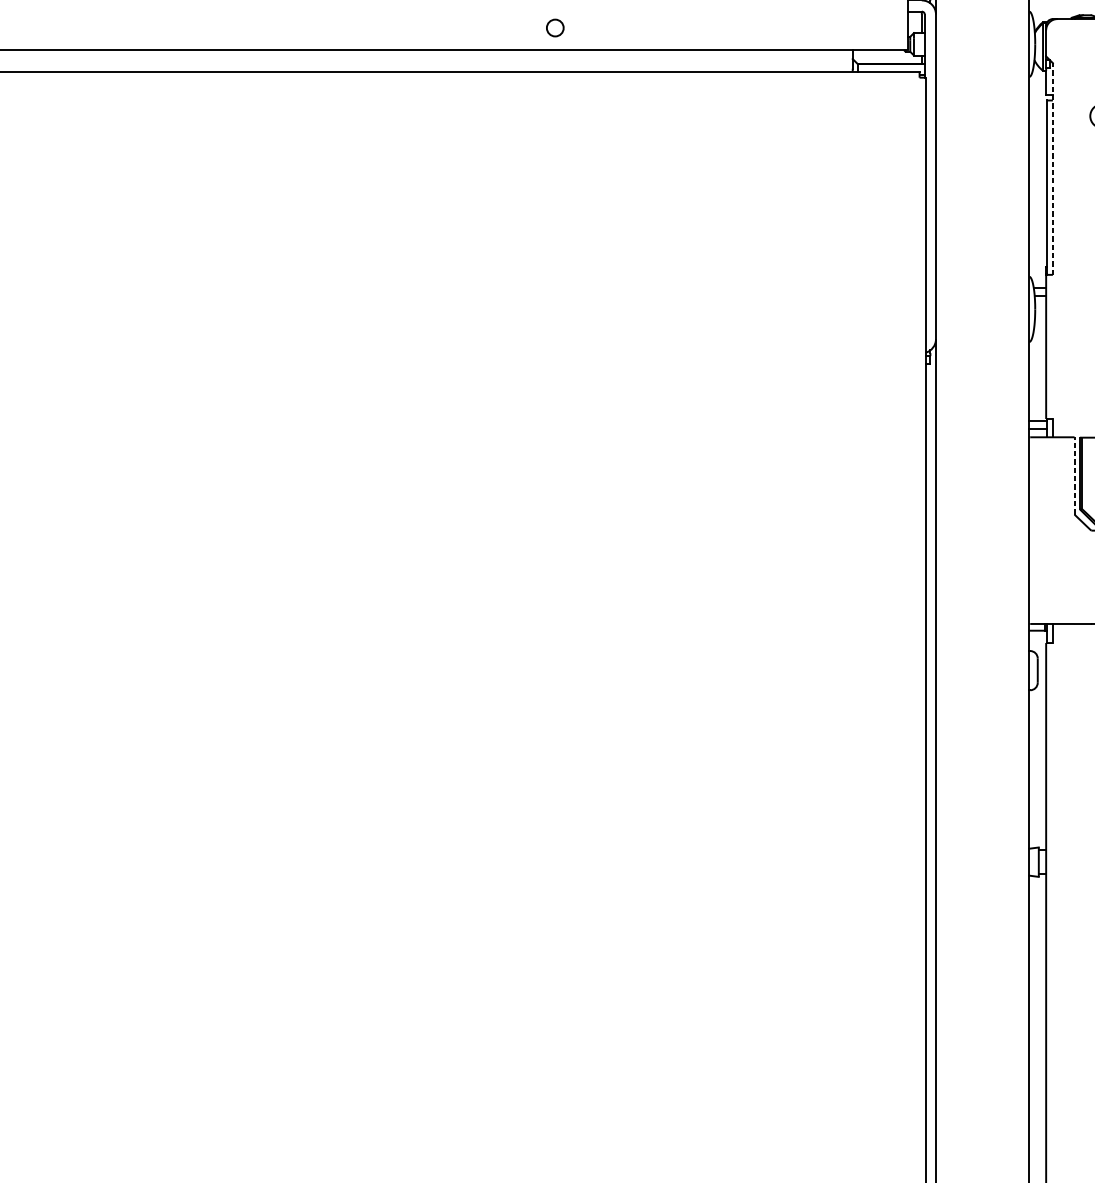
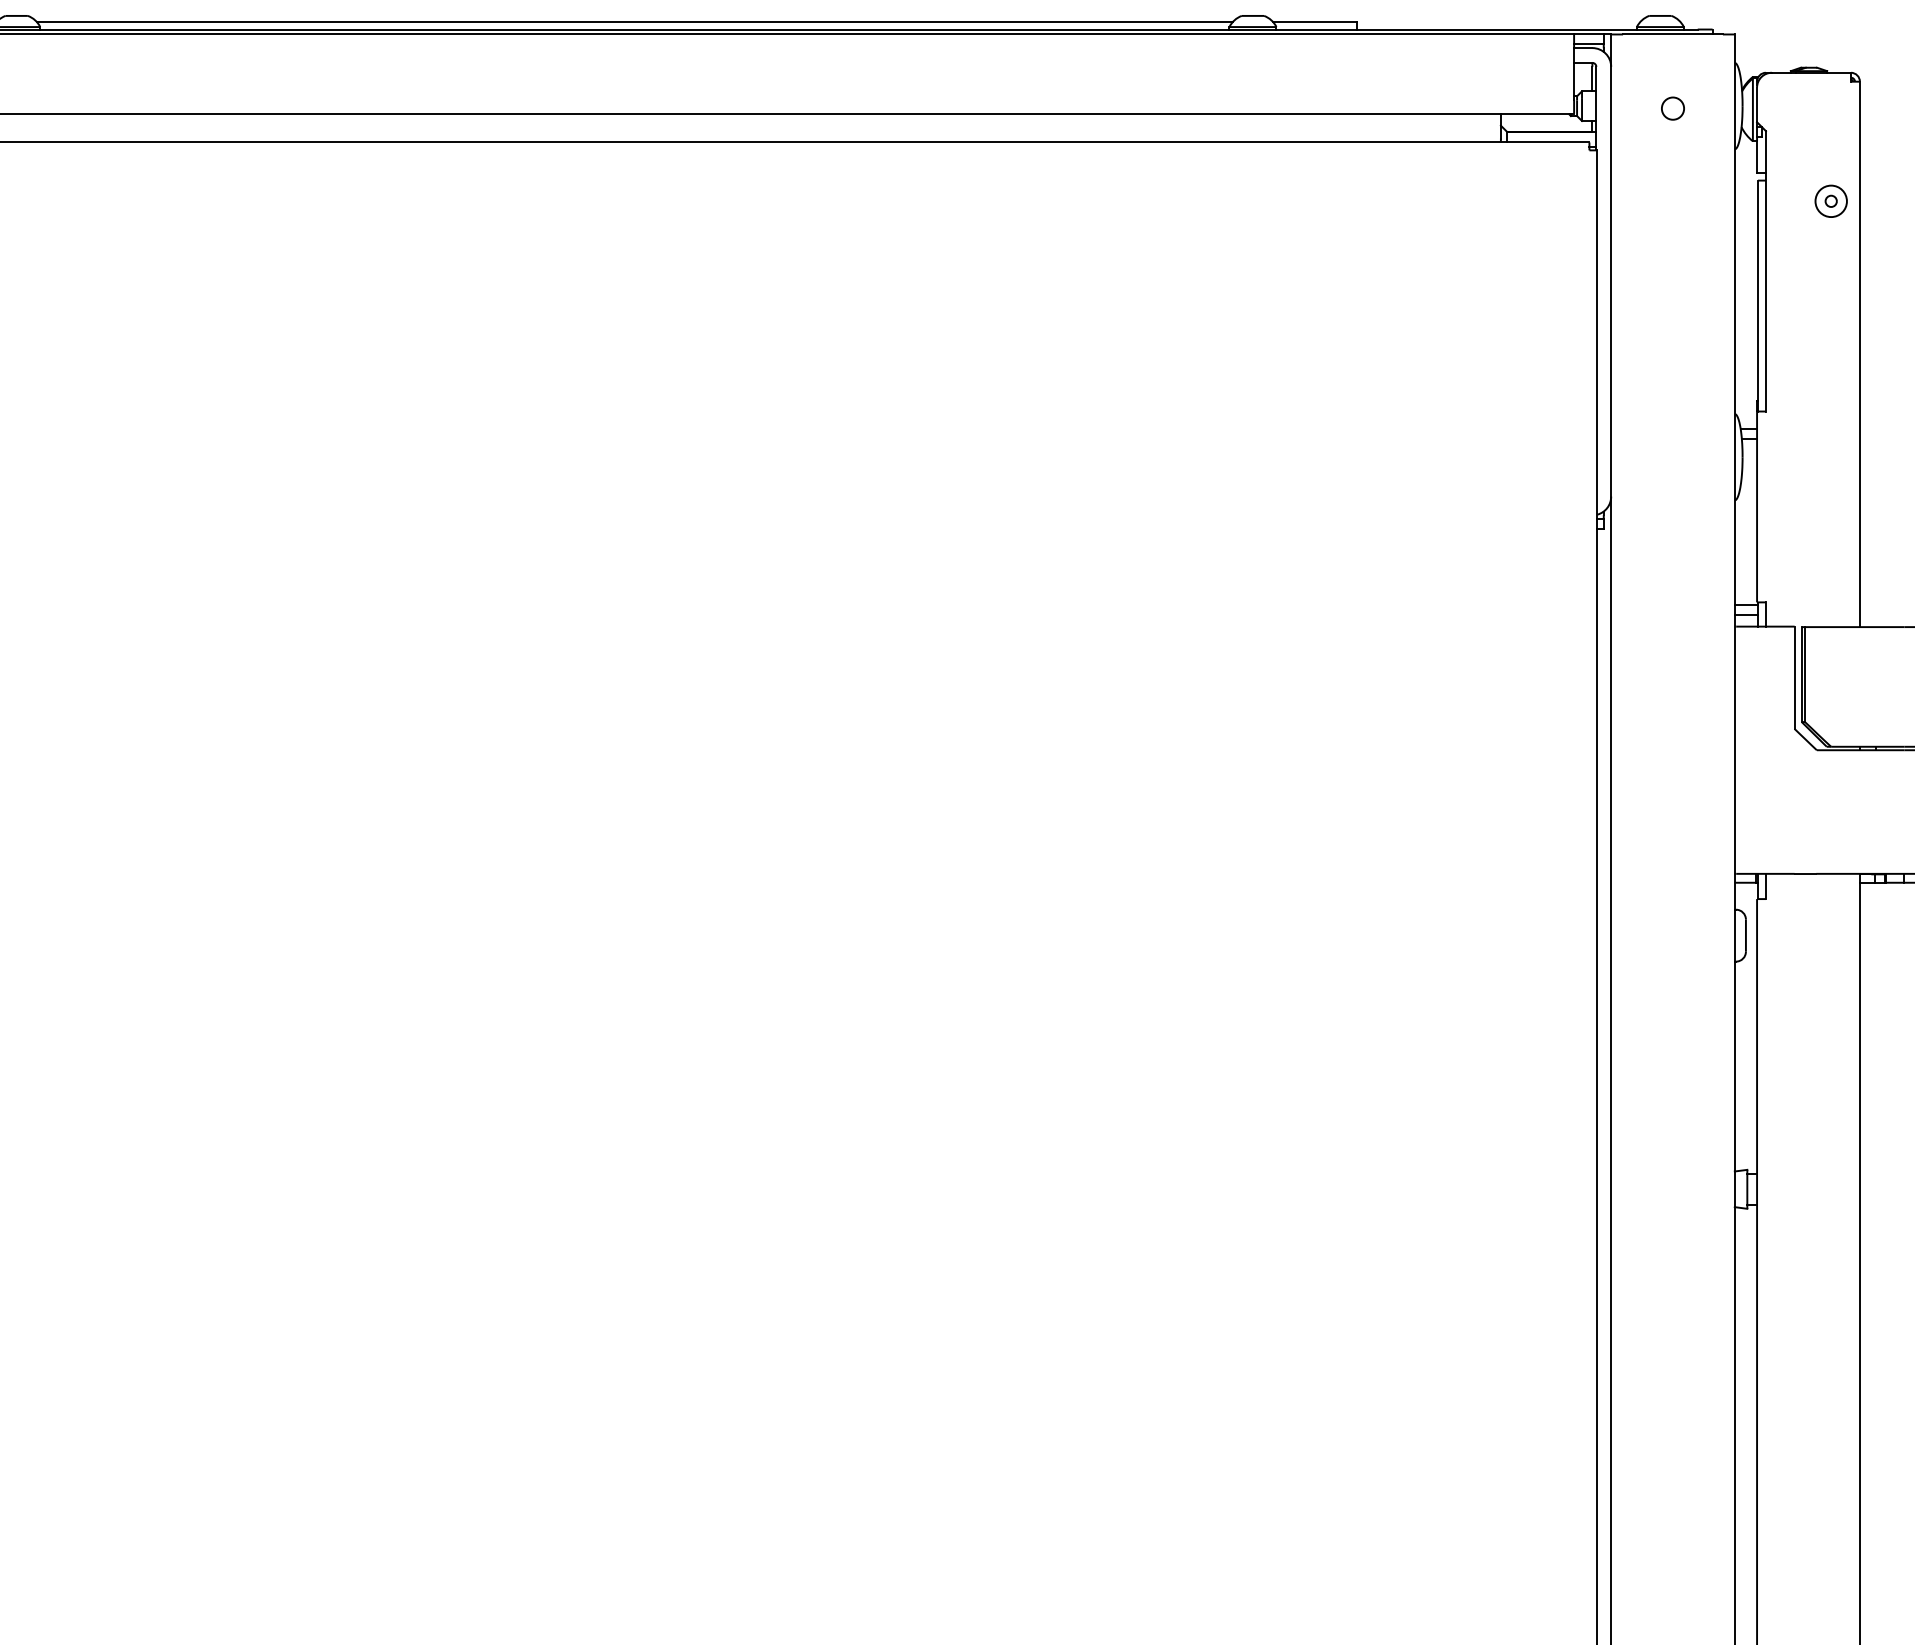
circle: (554, 27) -> (1672, 108), moved
line: (1052, 168) -> (1765, 270), dashed -> solid
line: (1074, 475) -> (1794, 677), dashed -> solid

